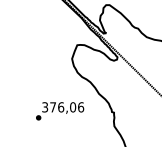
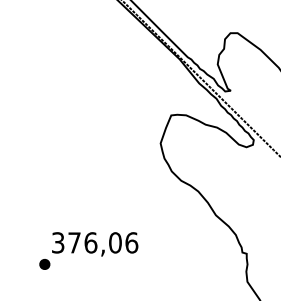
text: (60, 111) -> (89, 251), moved

